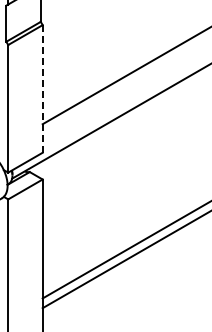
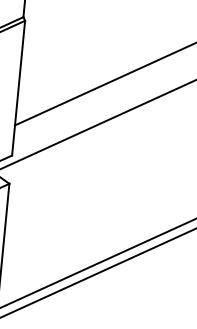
line: (42, 88) -> (18, 87), dashed -> solid

